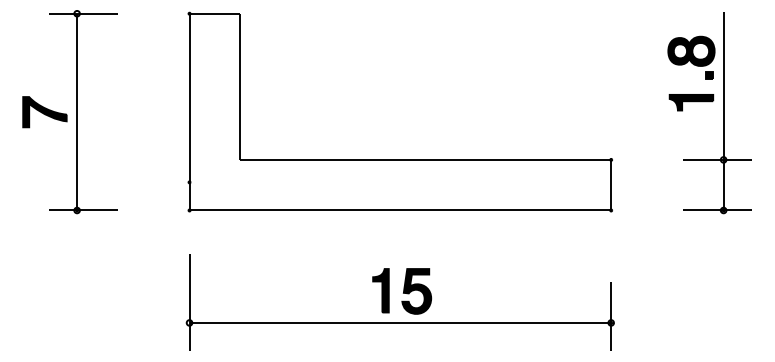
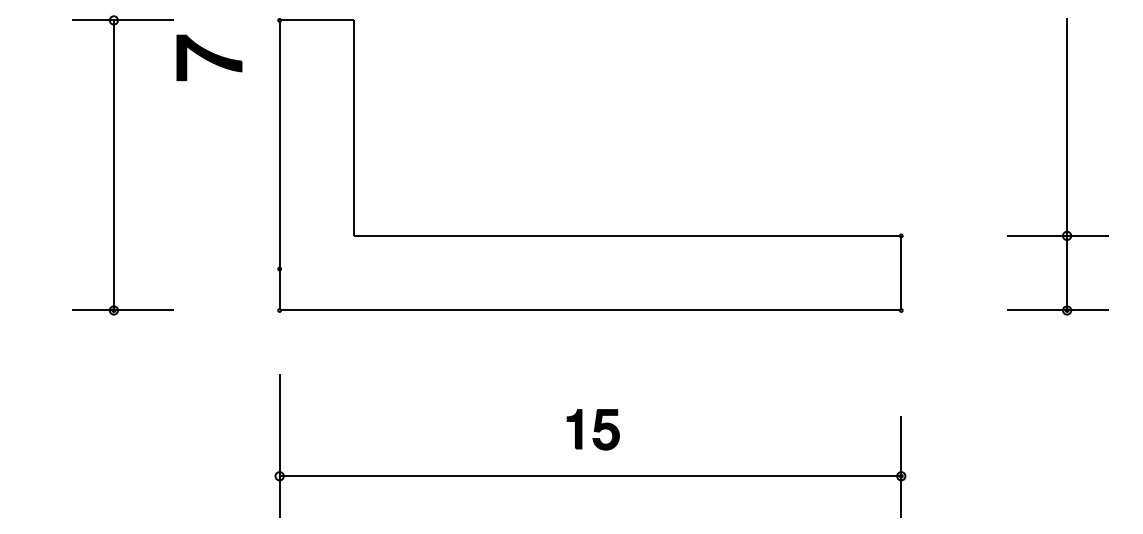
part: (694, 65) -> (1024, 96), removed
part: (44, 112) -> (208, 58), moved
part: (402, 291) -> (593, 429), size x0.6

